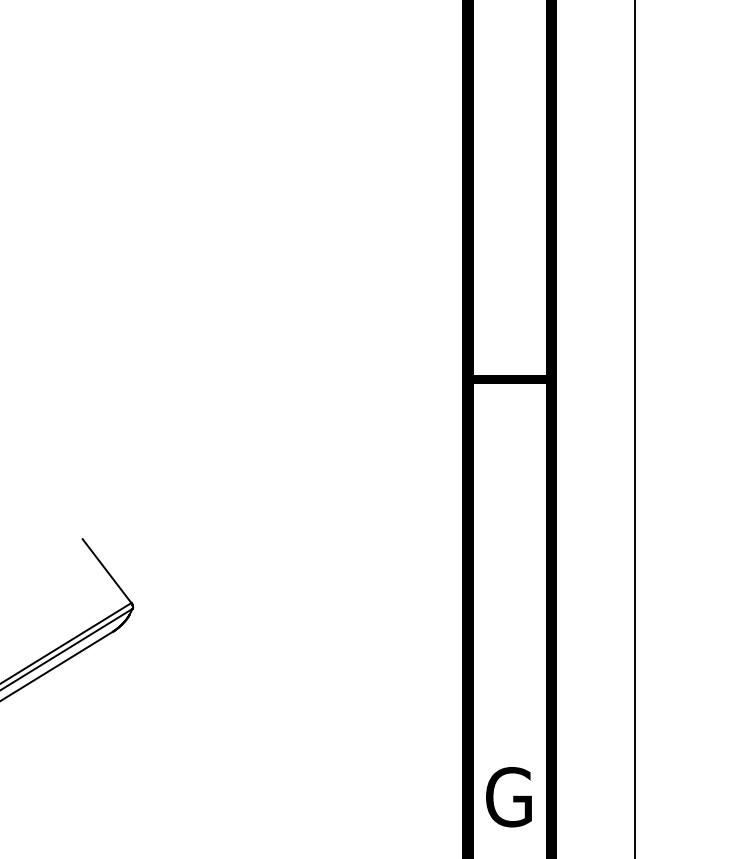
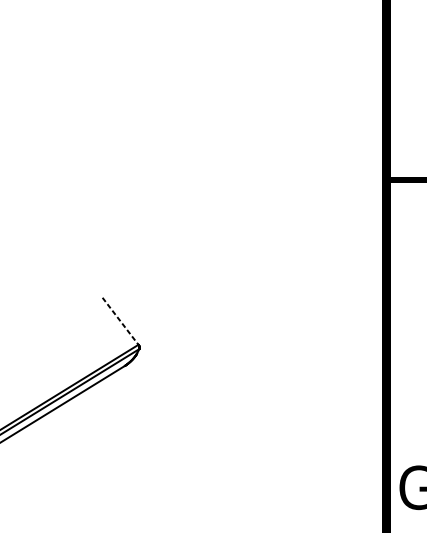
line: (107, 571) -> (120, 321), solid -> dashed

